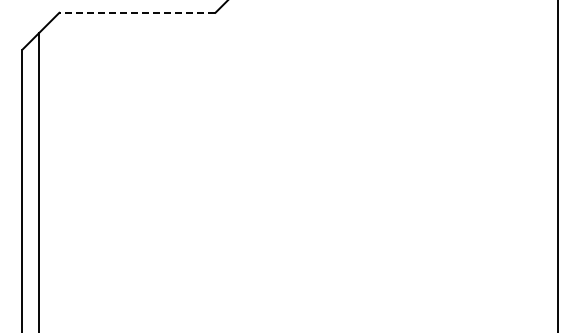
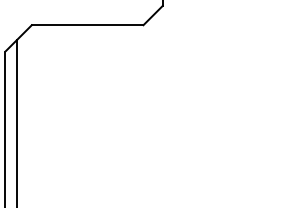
line: (136, 12) -> (86, 24), dashed -> solid

